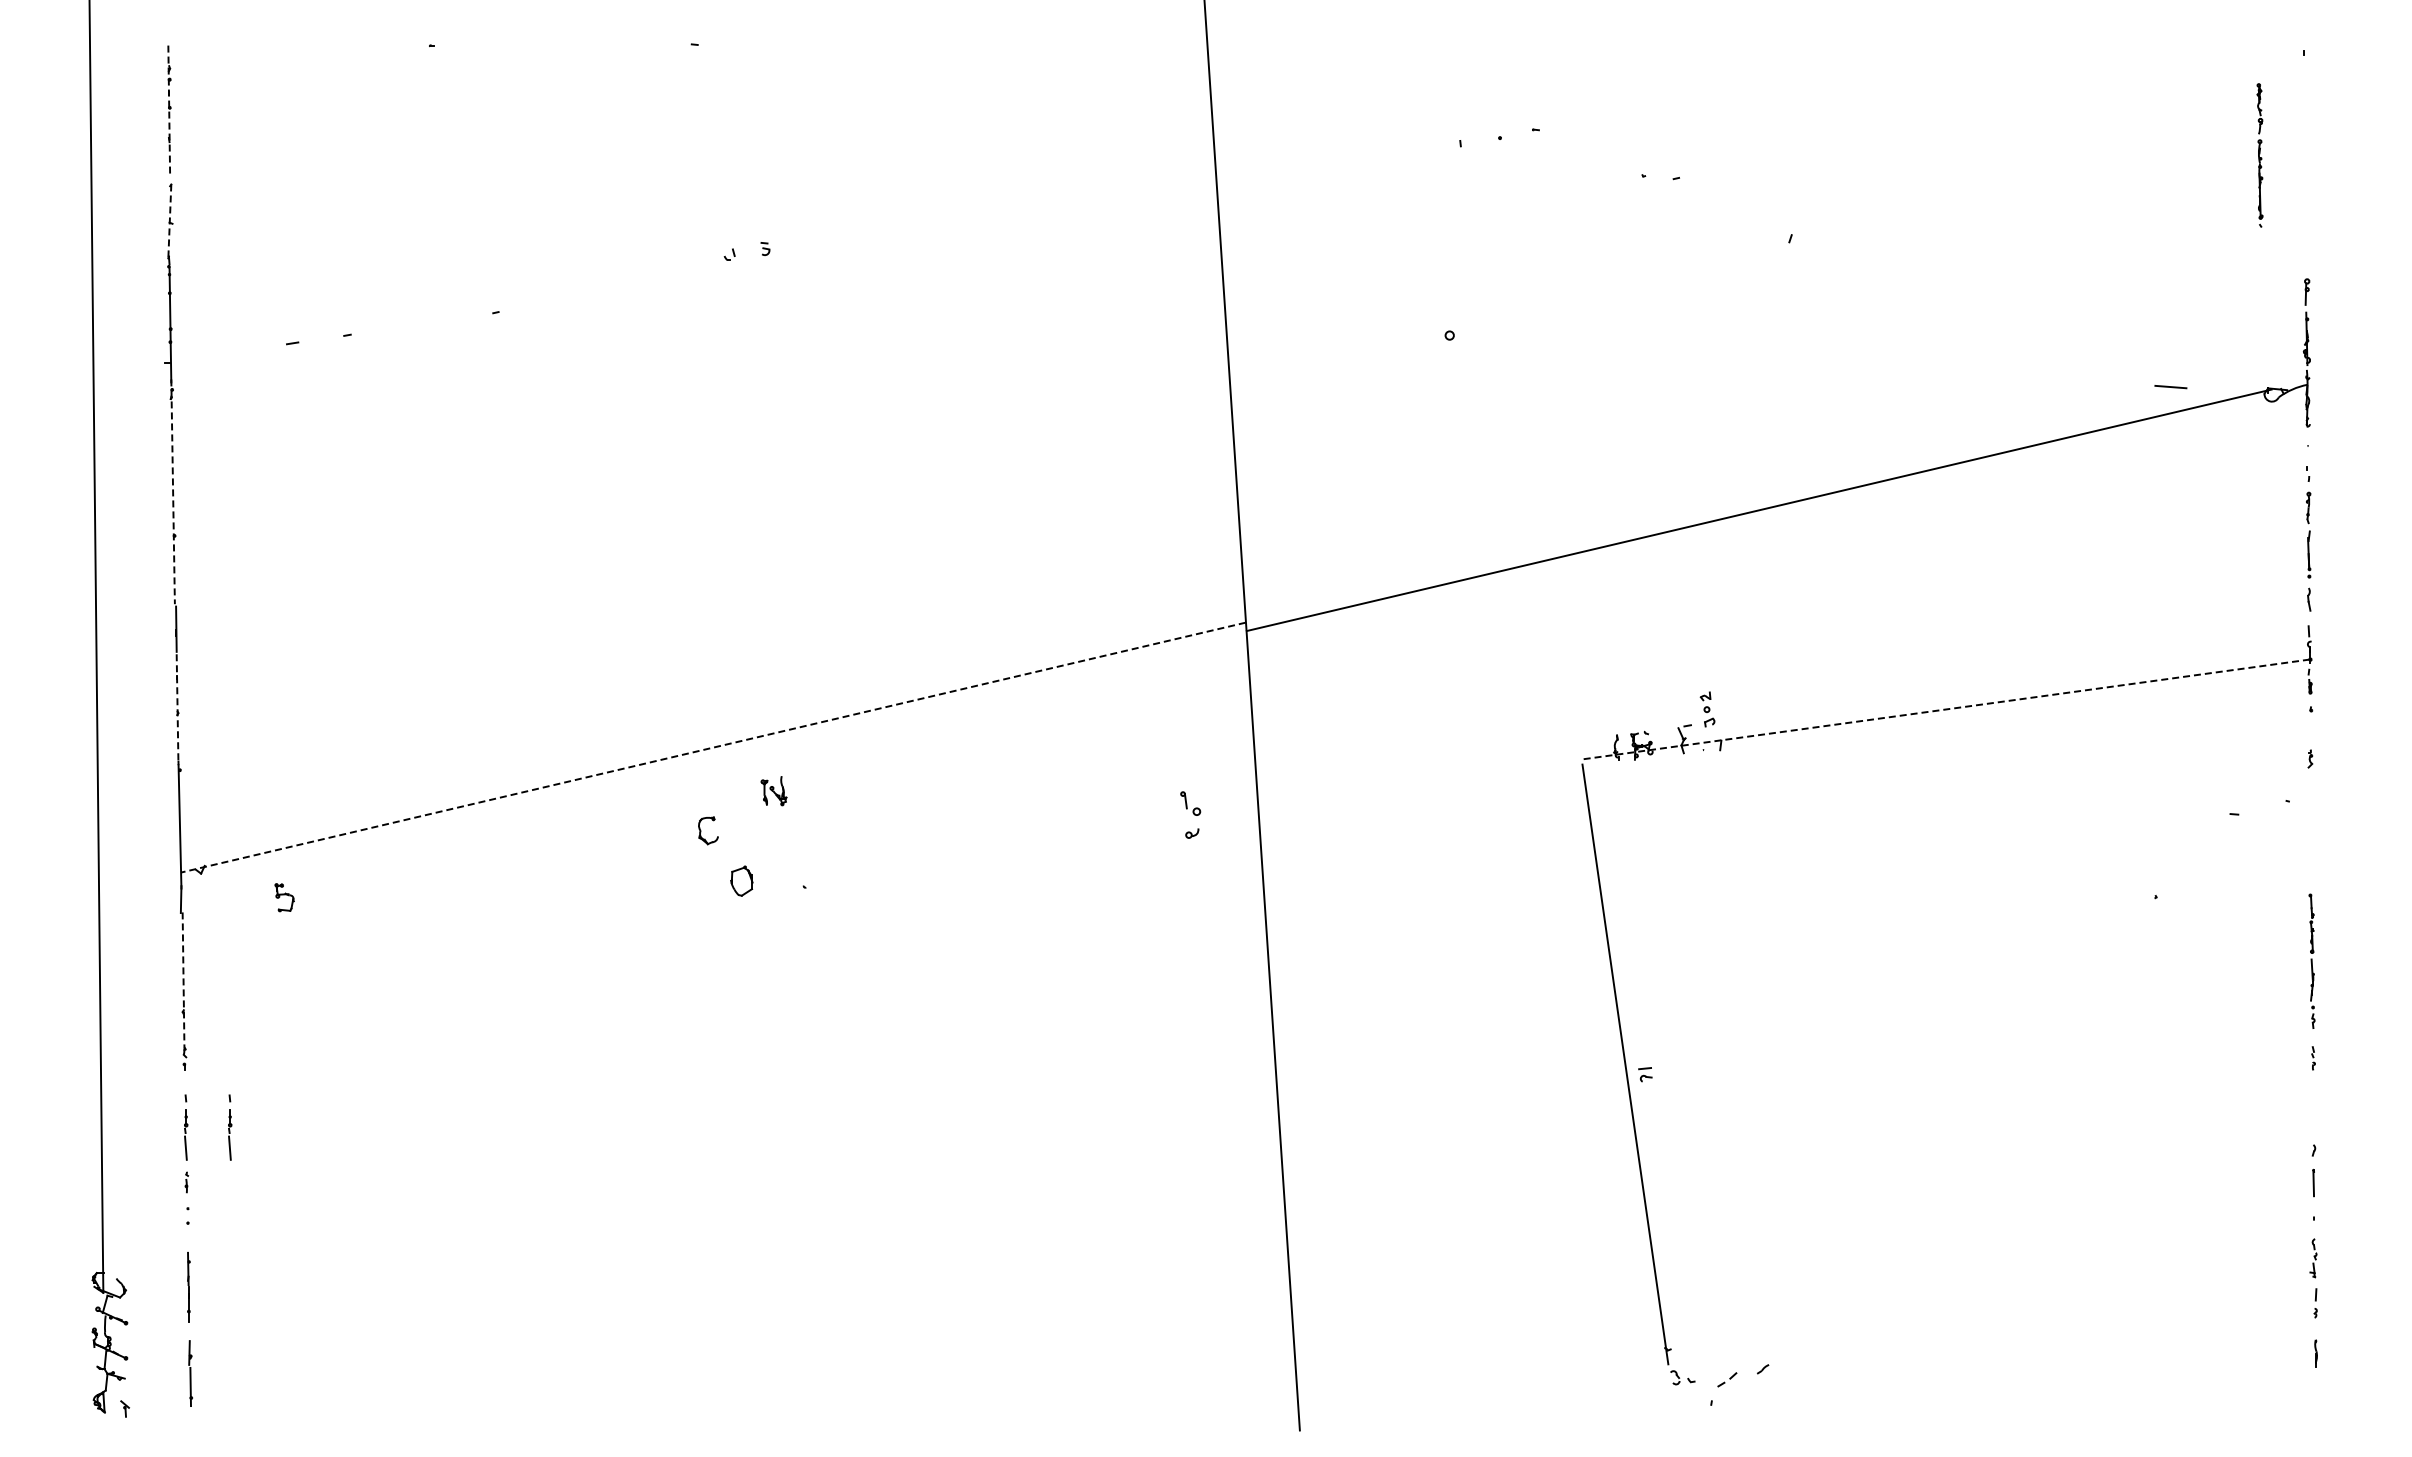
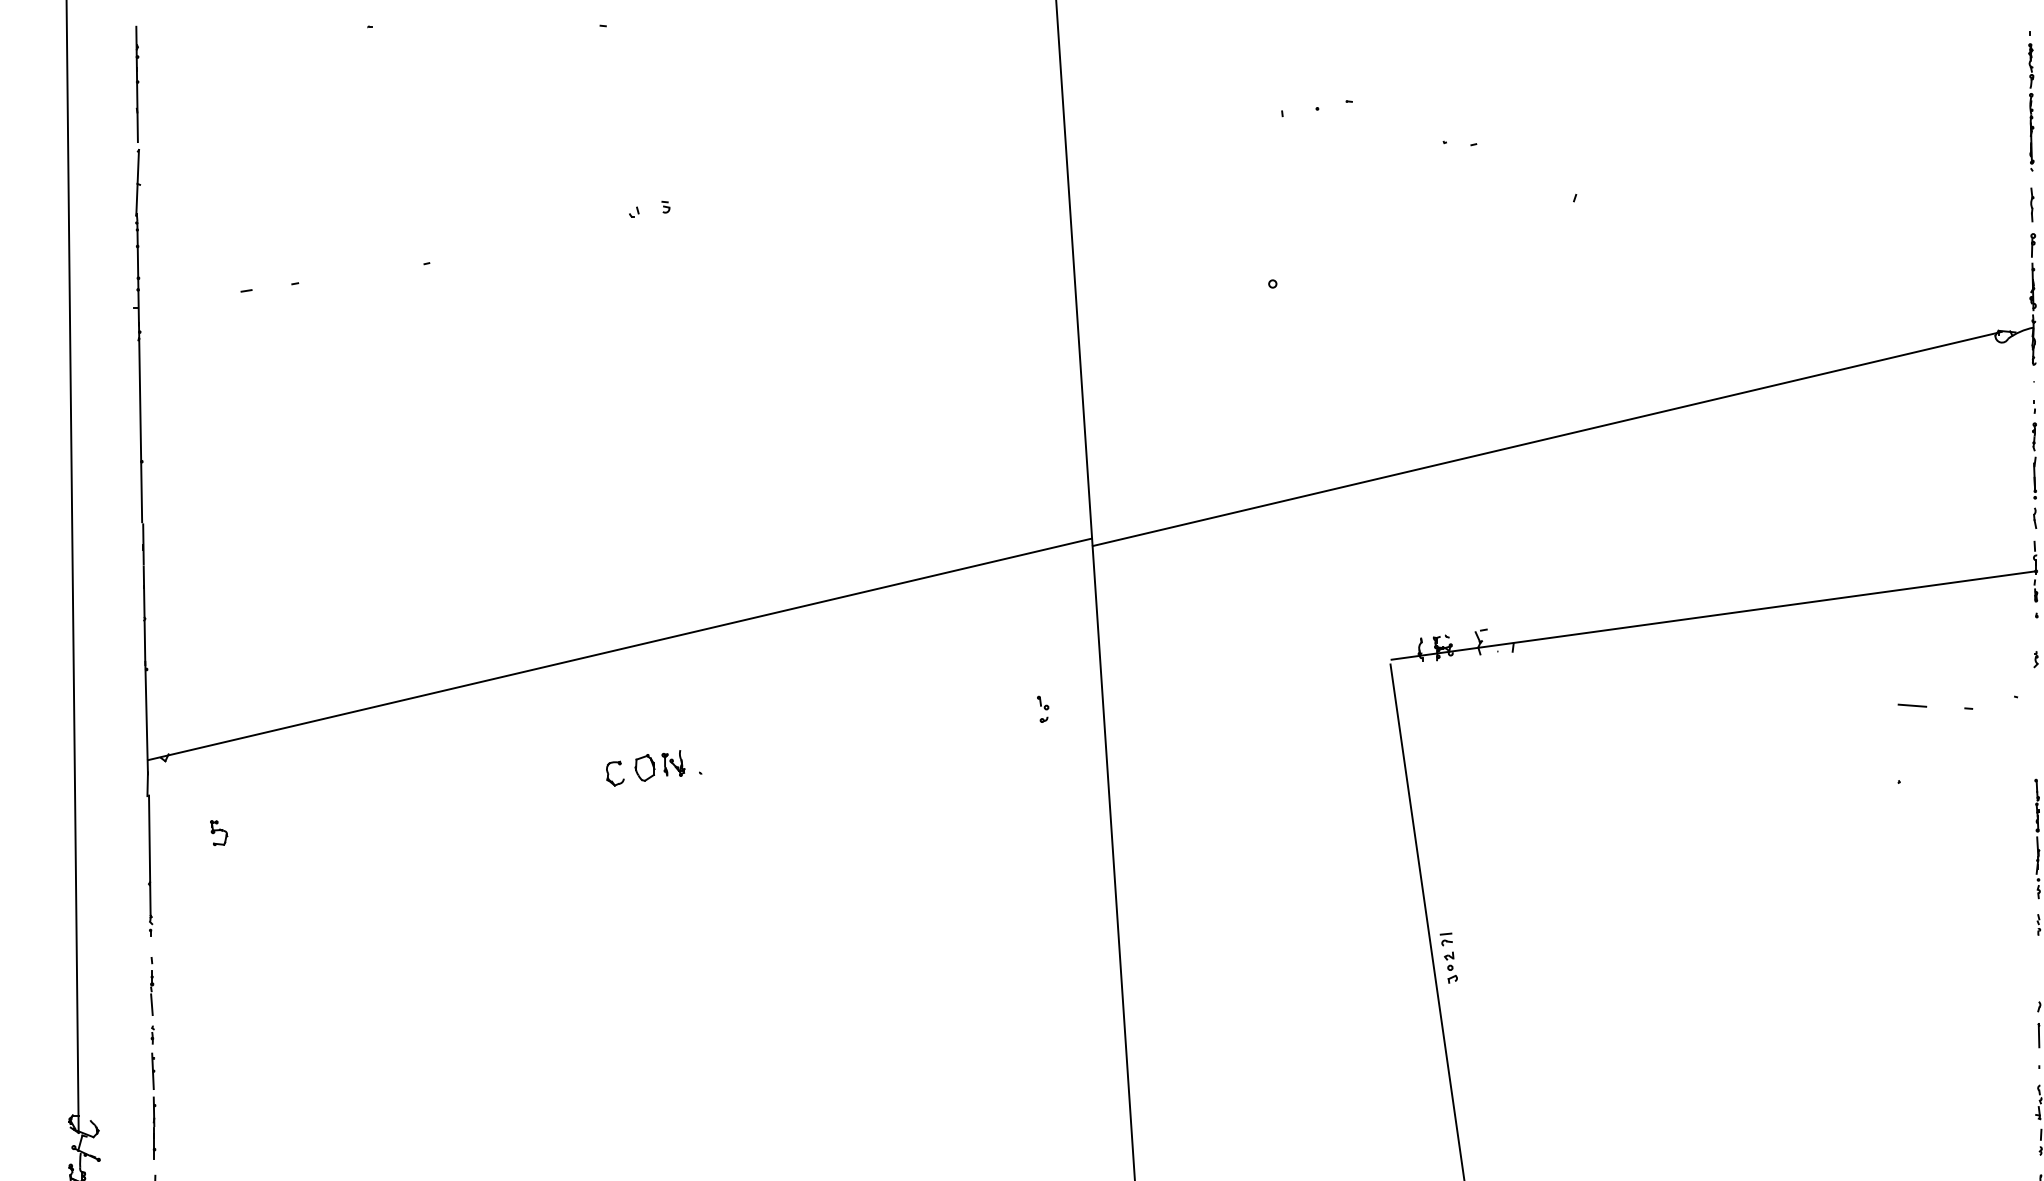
line: (169, 110) -> (137, 84), dashed -> solid
part: (2259, 155) -> (2030, 107), moved
line: (169, 221) -> (137, 182), dashed -> solid
part: (2306, 246) -> (2032, 205), added
line: (2170, 387) -> (1912, 706), moved
line: (173, 492) -> (140, 423), dashed -> solid
part: (1707, 709) -> (1450, 967), moved
line: (1946, 709) -> (1713, 615), dashed -> solid
line: (177, 710) -> (144, 616), dashed -> solid
line: (713, 747) -> (619, 649), dashed -> solid
part: (773, 791) -> (673, 763), moved
part: (1190, 815) -> (1042, 709), size x0.62
part: (701, 830) -> (609, 773), moved
part: (284, 897) -> (218, 832), moved
line: (183, 980) -> (149, 855), dashed -> solid
part: (230, 1127) -> (191, 986), removed
line: (187, 1223) -> (153, 1071), added

